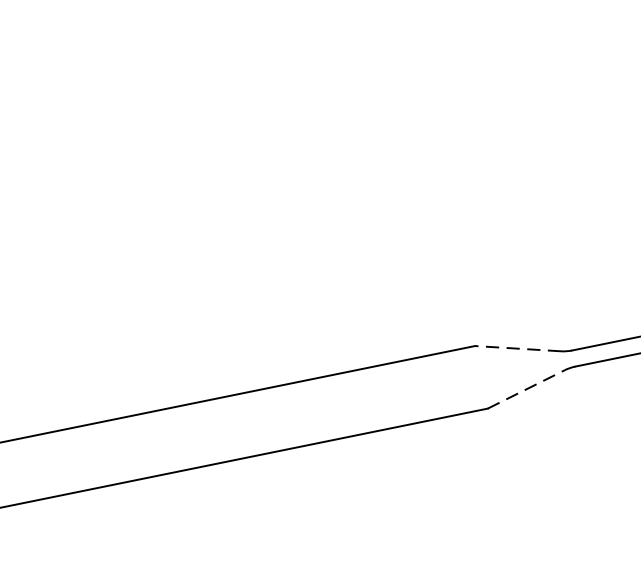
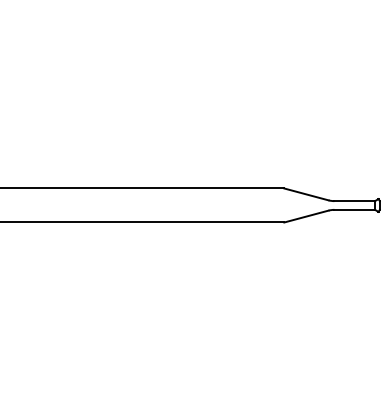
line: (518, 348) -> (306, 194), dashed -> solid
line: (526, 389) -> (306, 216), dashed -> solid

